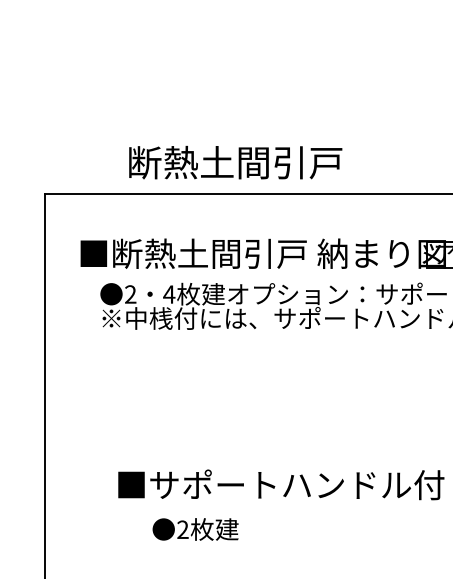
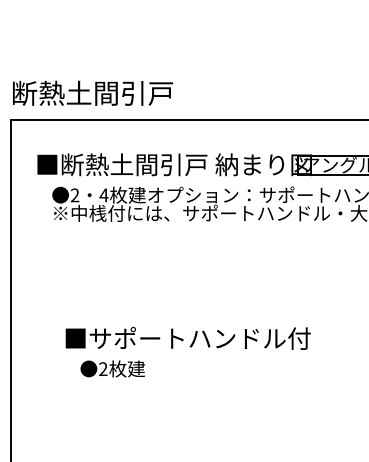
text: (235, 161) -> (92, 92), moved
text: (195, 528) -> (112, 368), moved

